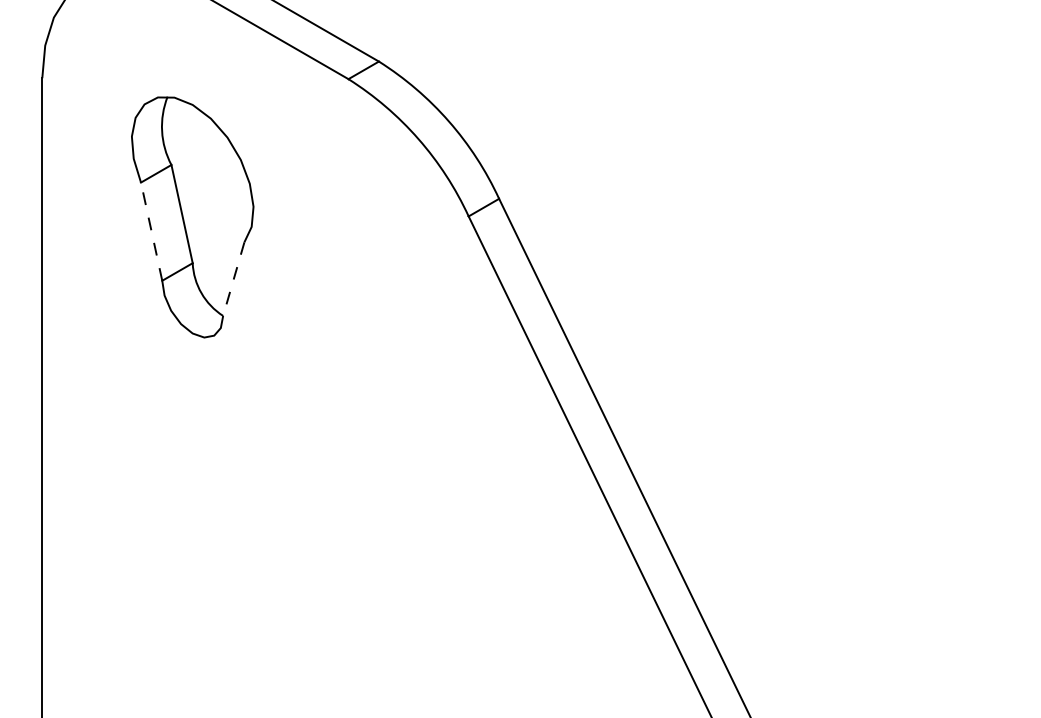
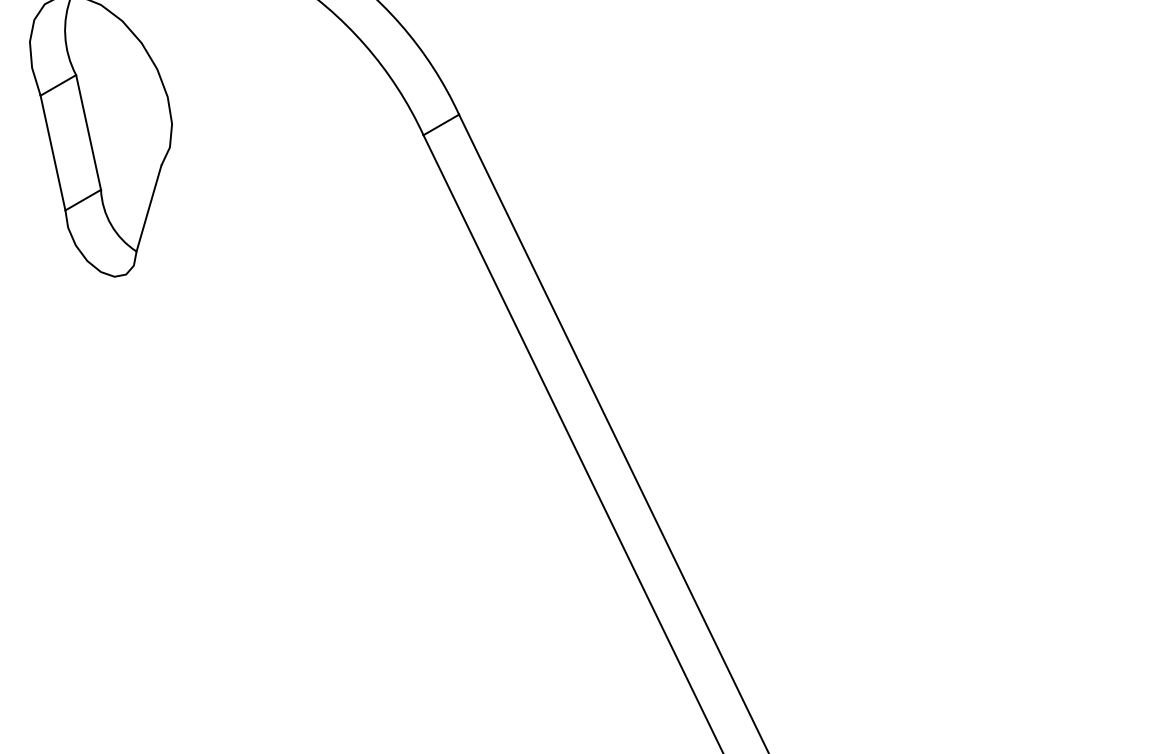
line: (151, 231) -> (52, 152), dashed -> solid
line: (233, 279) -> (148, 208), dashed -> solid

